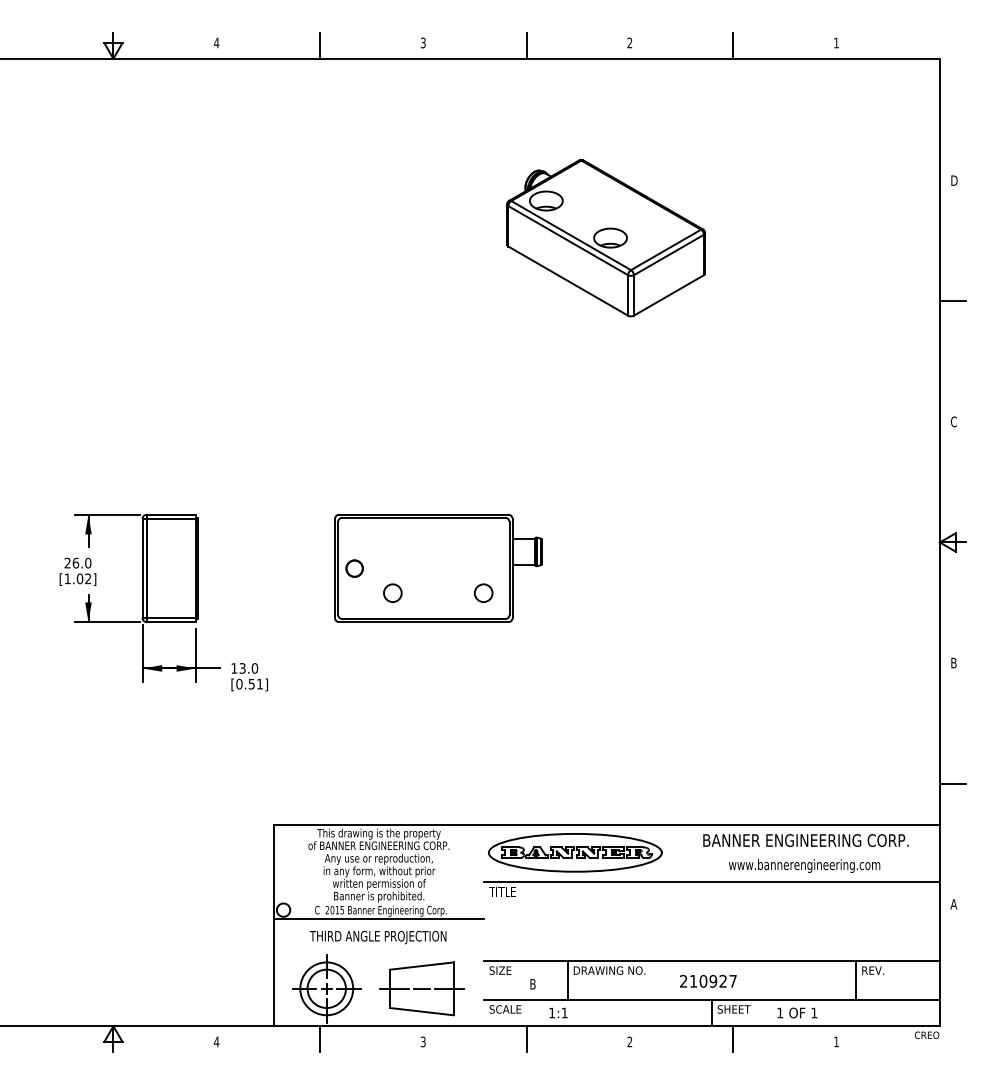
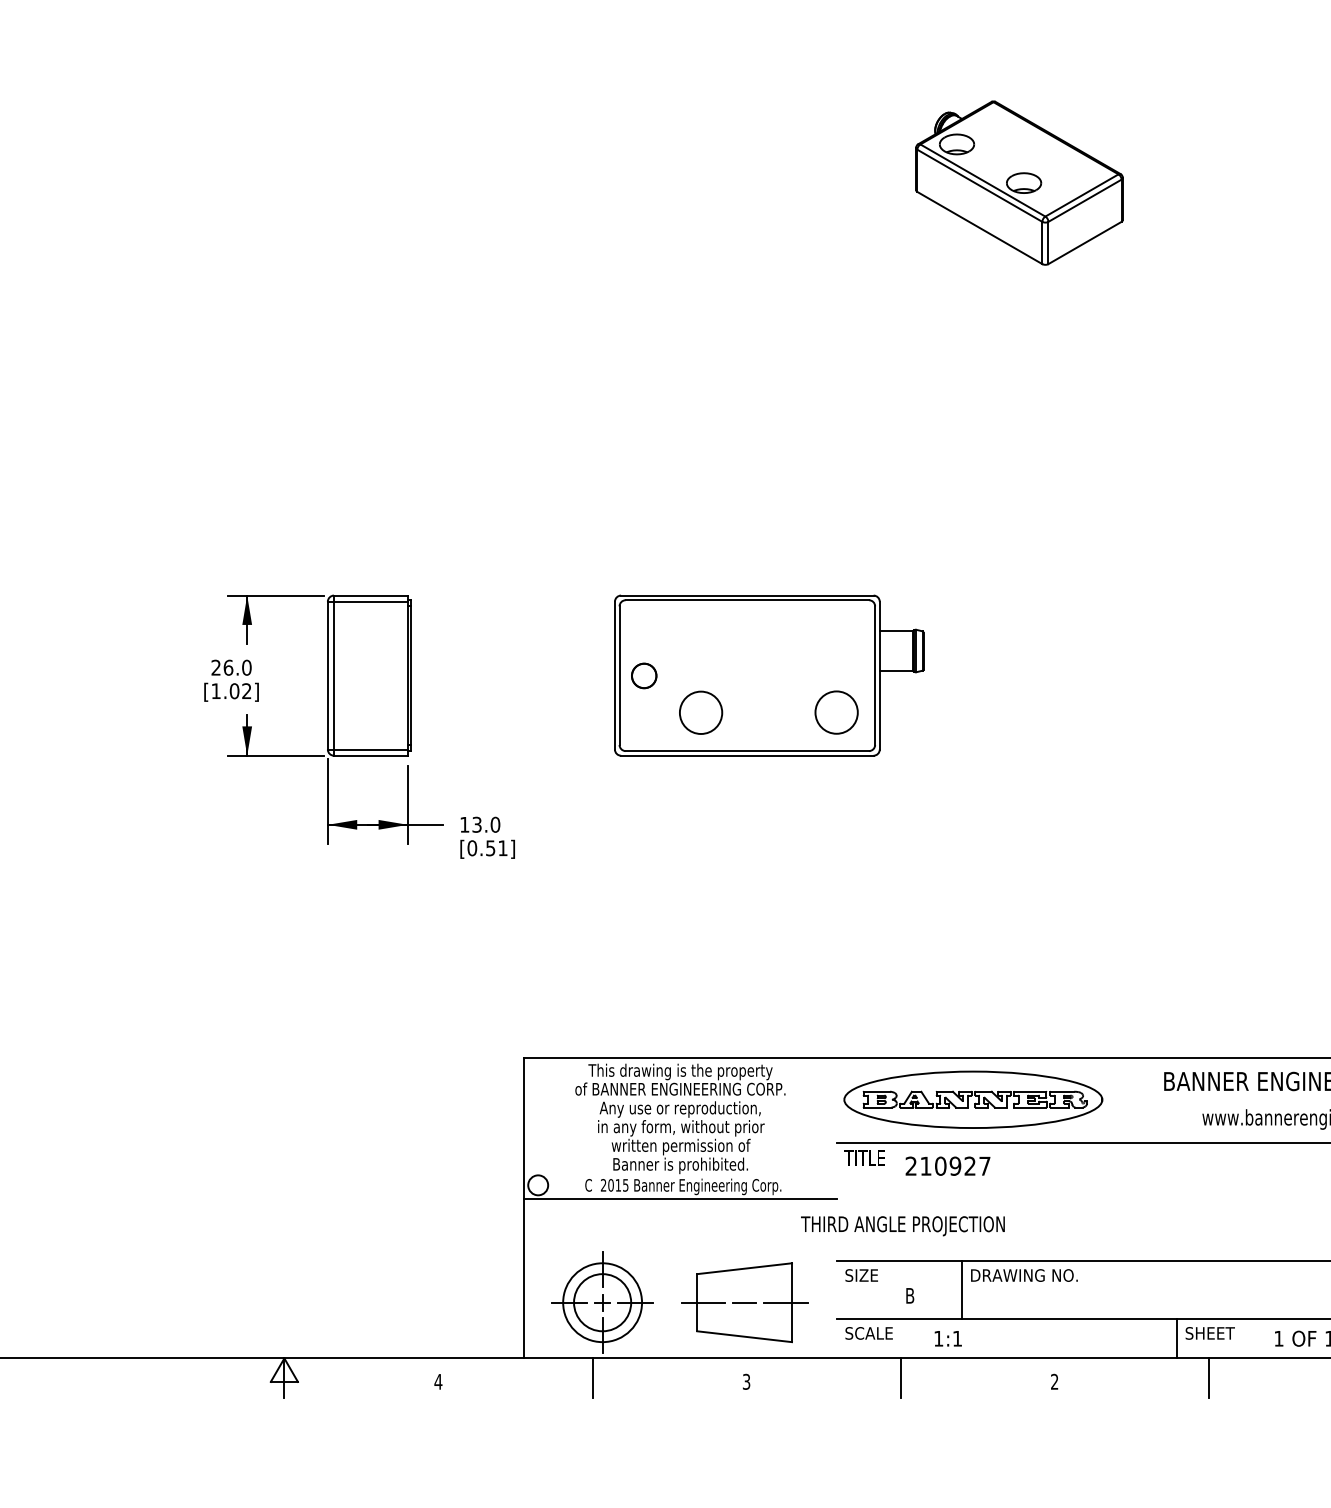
part: (606, 238) -> (1019, 183), size x0.7
circle: (392, 592) -> (700, 711), size x1.6
circle: (483, 593) -> (836, 713), size x1.6
text: (377, 937) -> (901, 1226), moved
text: (708, 980) -> (948, 1164), moved

